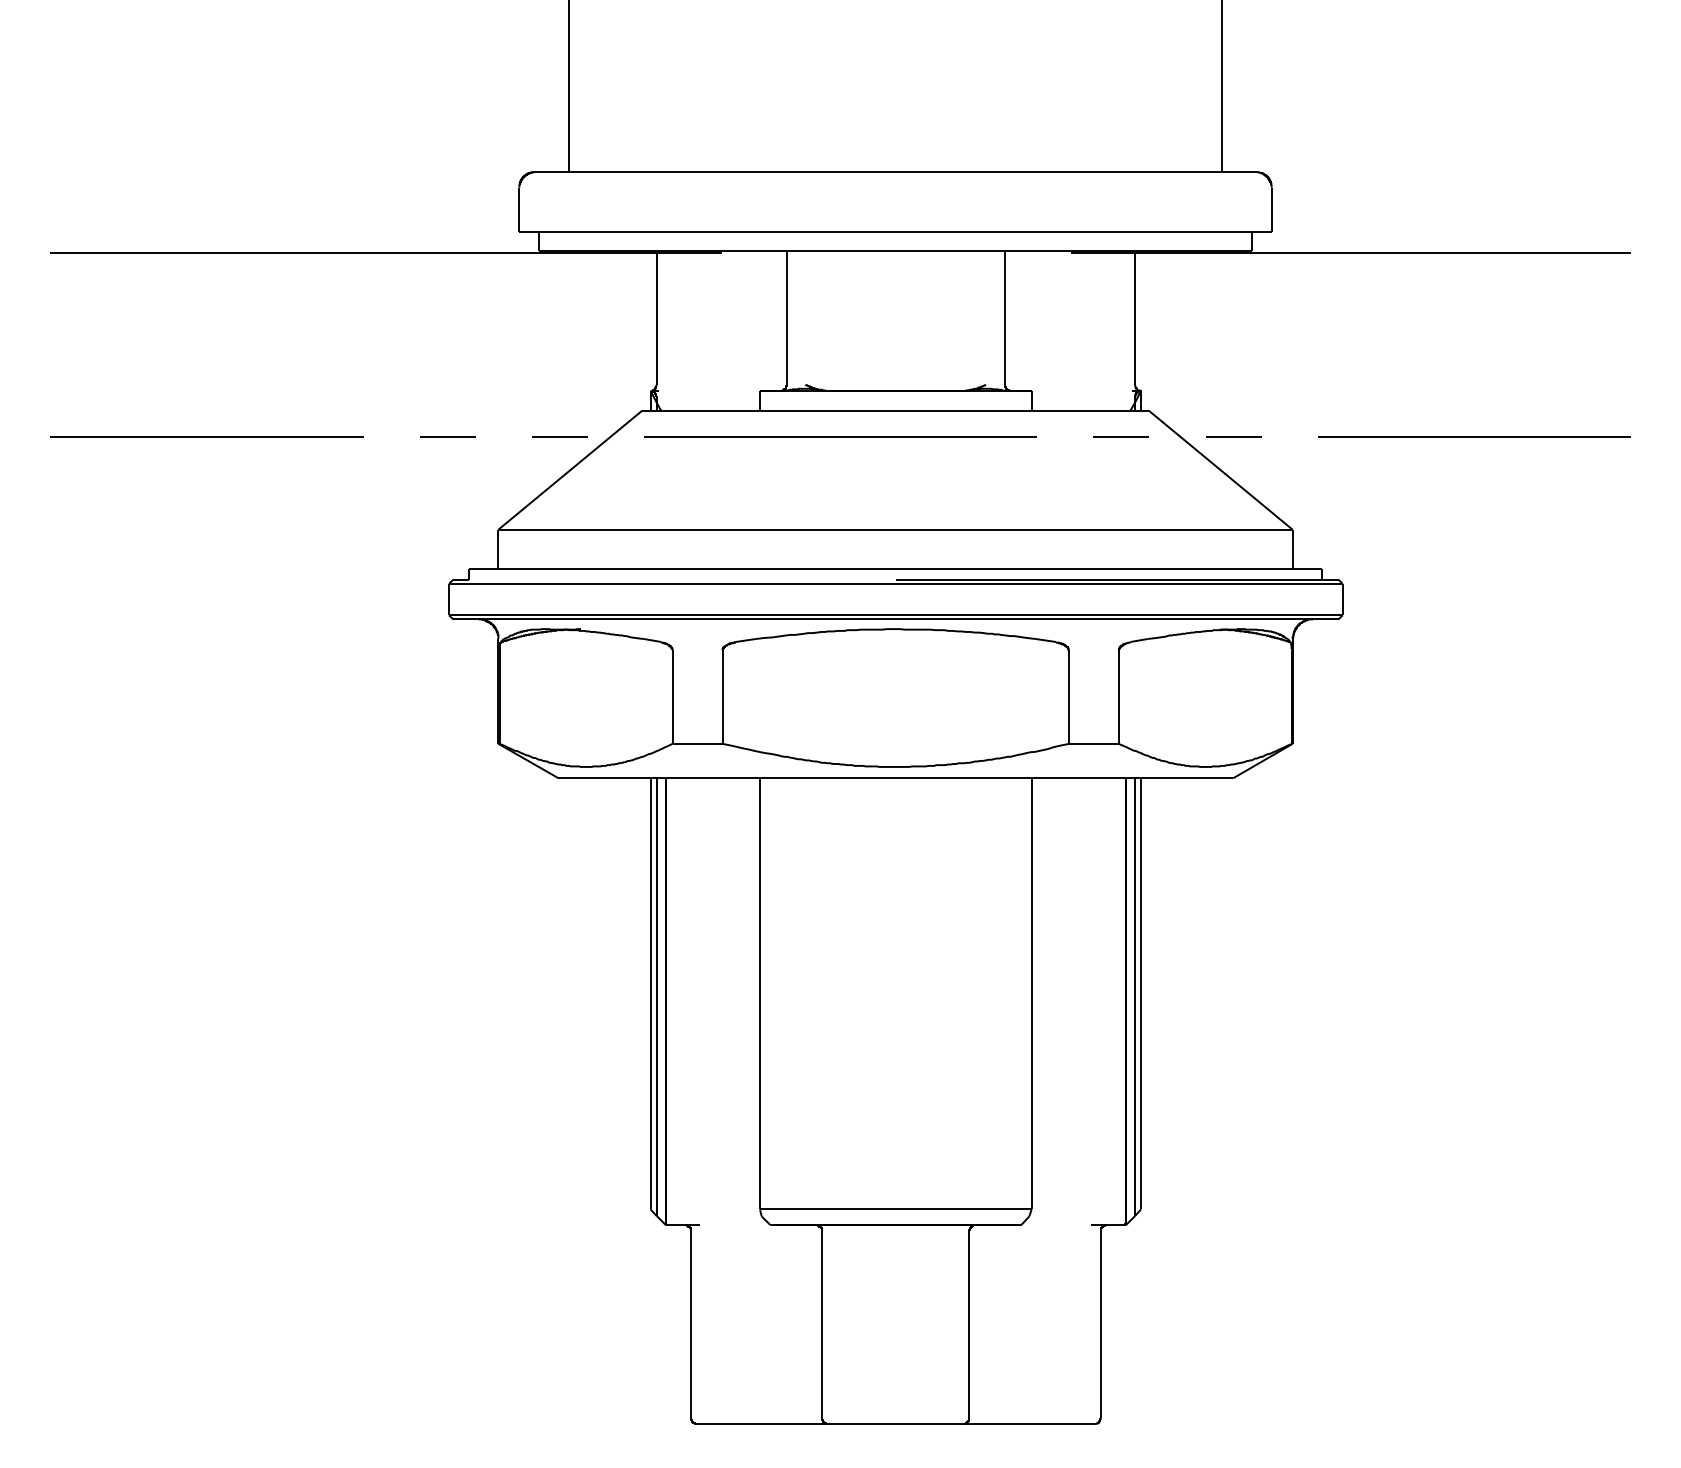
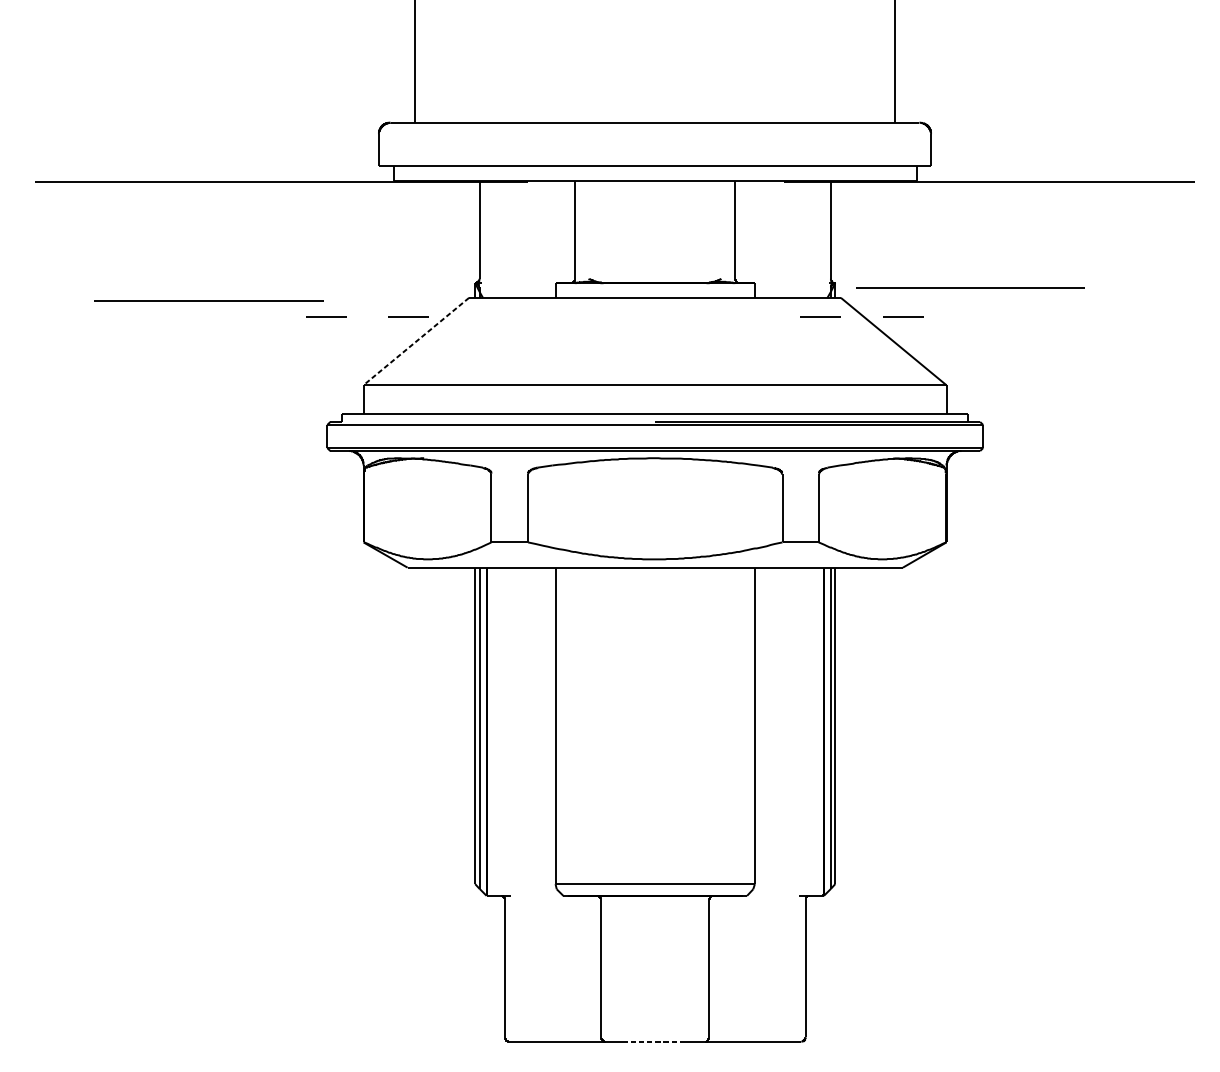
line: (206, 436) -> (208, 300), moved
line: (840, 436) -> (614, 316), removed
line: (1474, 436) -> (970, 287), moved
line: (569, 470) -> (415, 341), solid -> dashed
line: (895, 1423) -> (654, 1041), solid -> dashed

